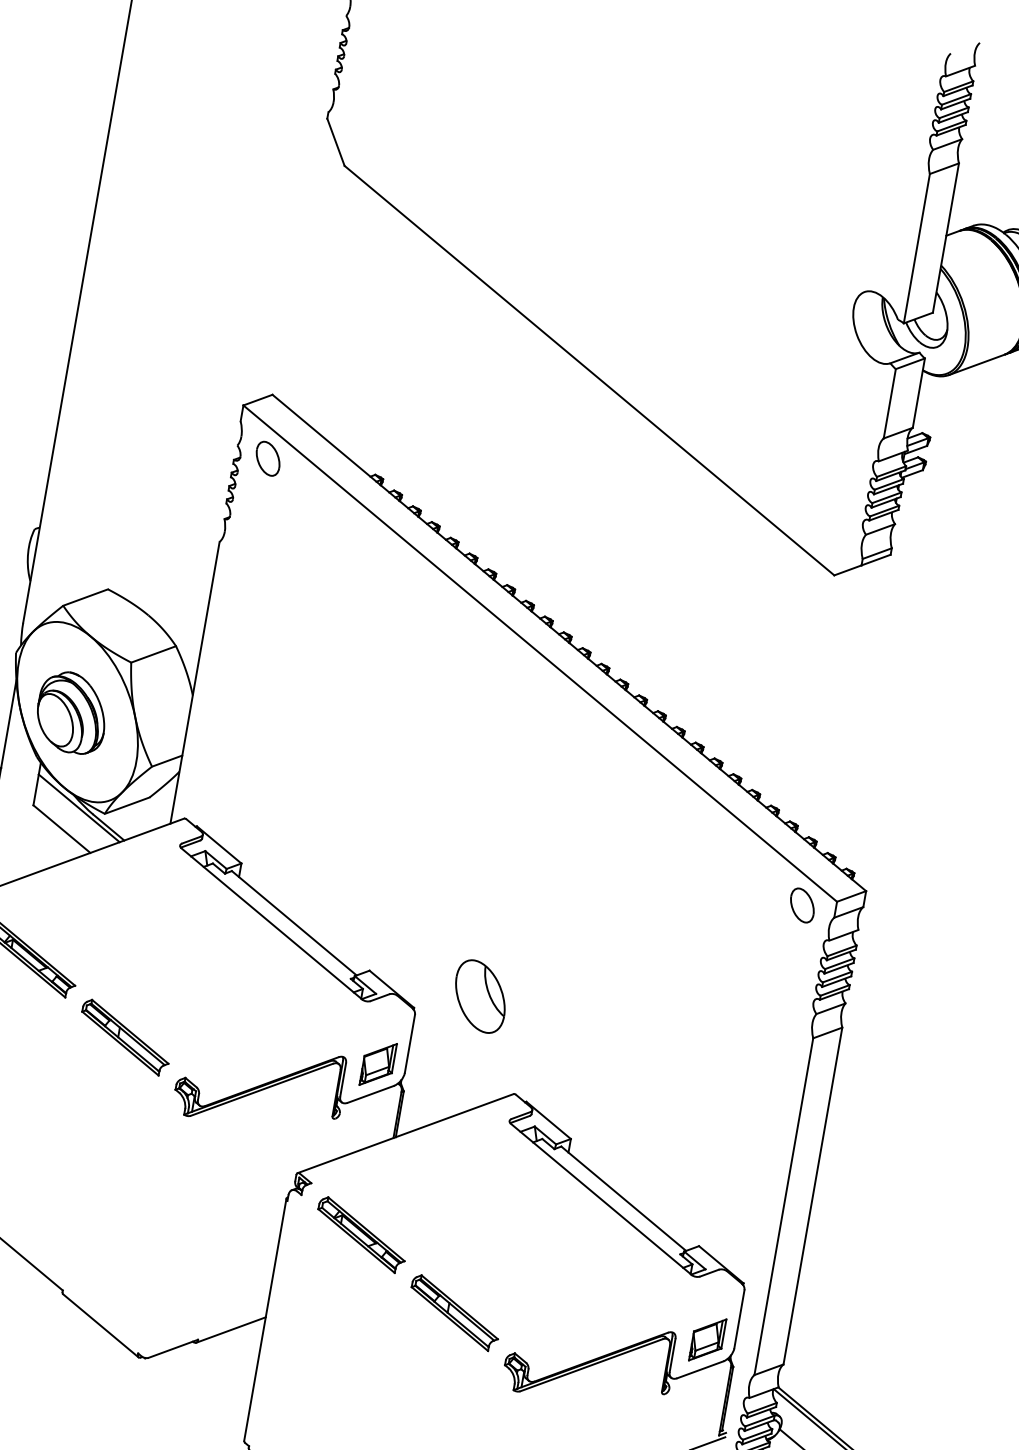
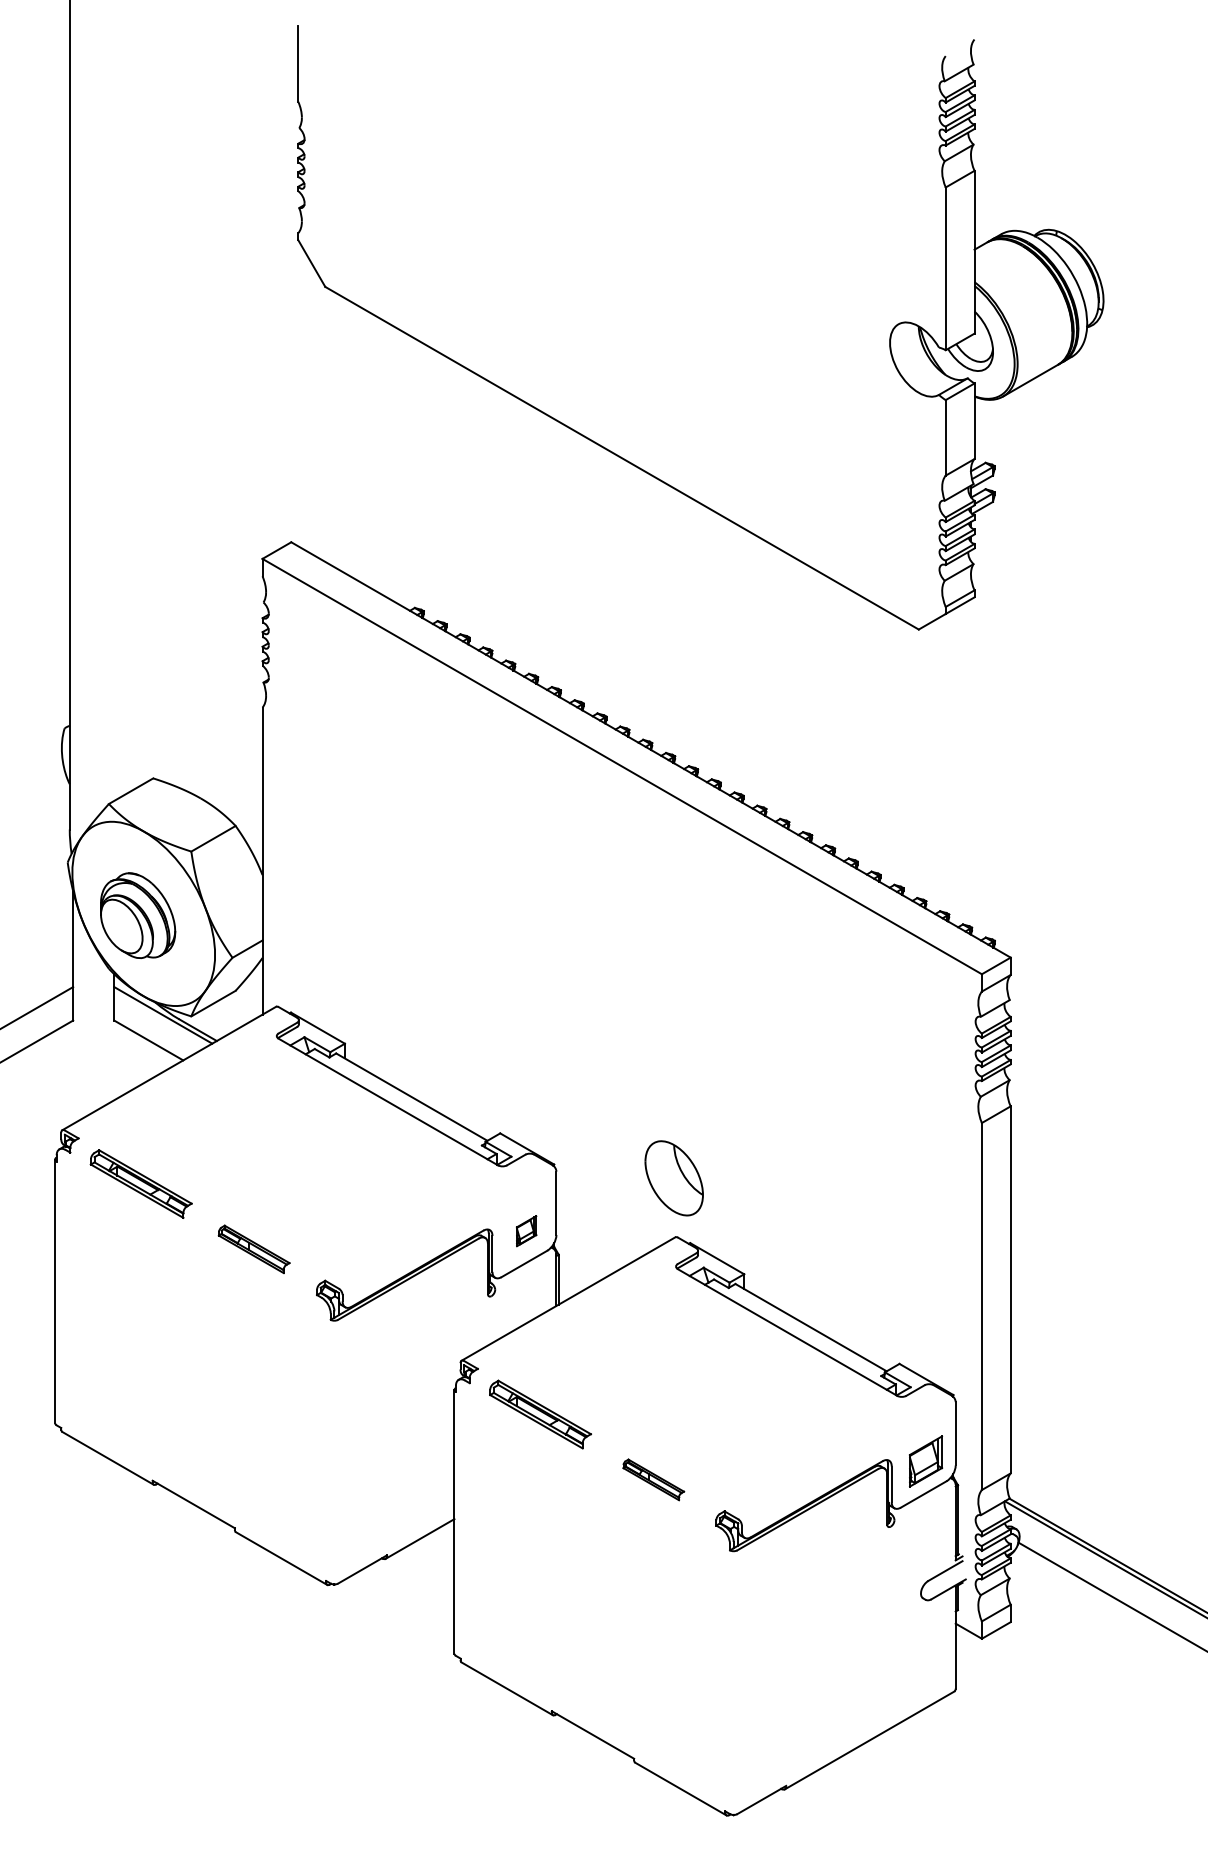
part: (268, 458) -> (298, 610), removed
part: (802, 905) -> (945, 984), removed
part: (479, 996) -> (673, 1178), moved
part: (124, 1037) -> (253, 1249), size x0.7
part: (377, 1064) -> (526, 1231), size x0.6
part: (454, 1312) -> (653, 1479), size x0.6

